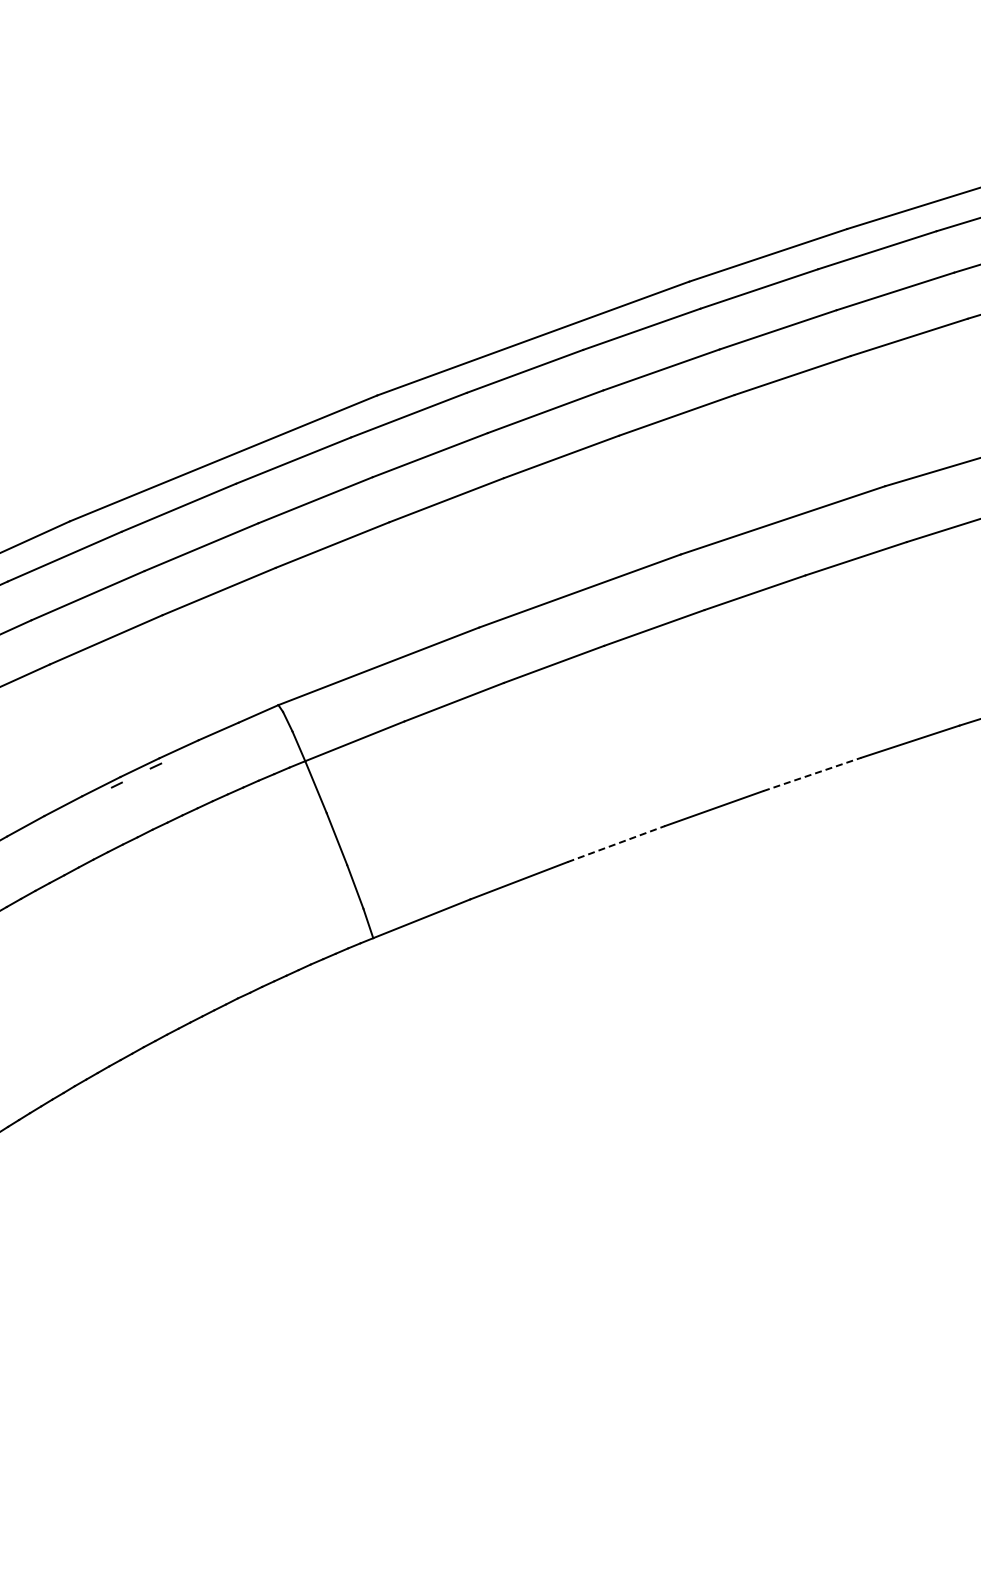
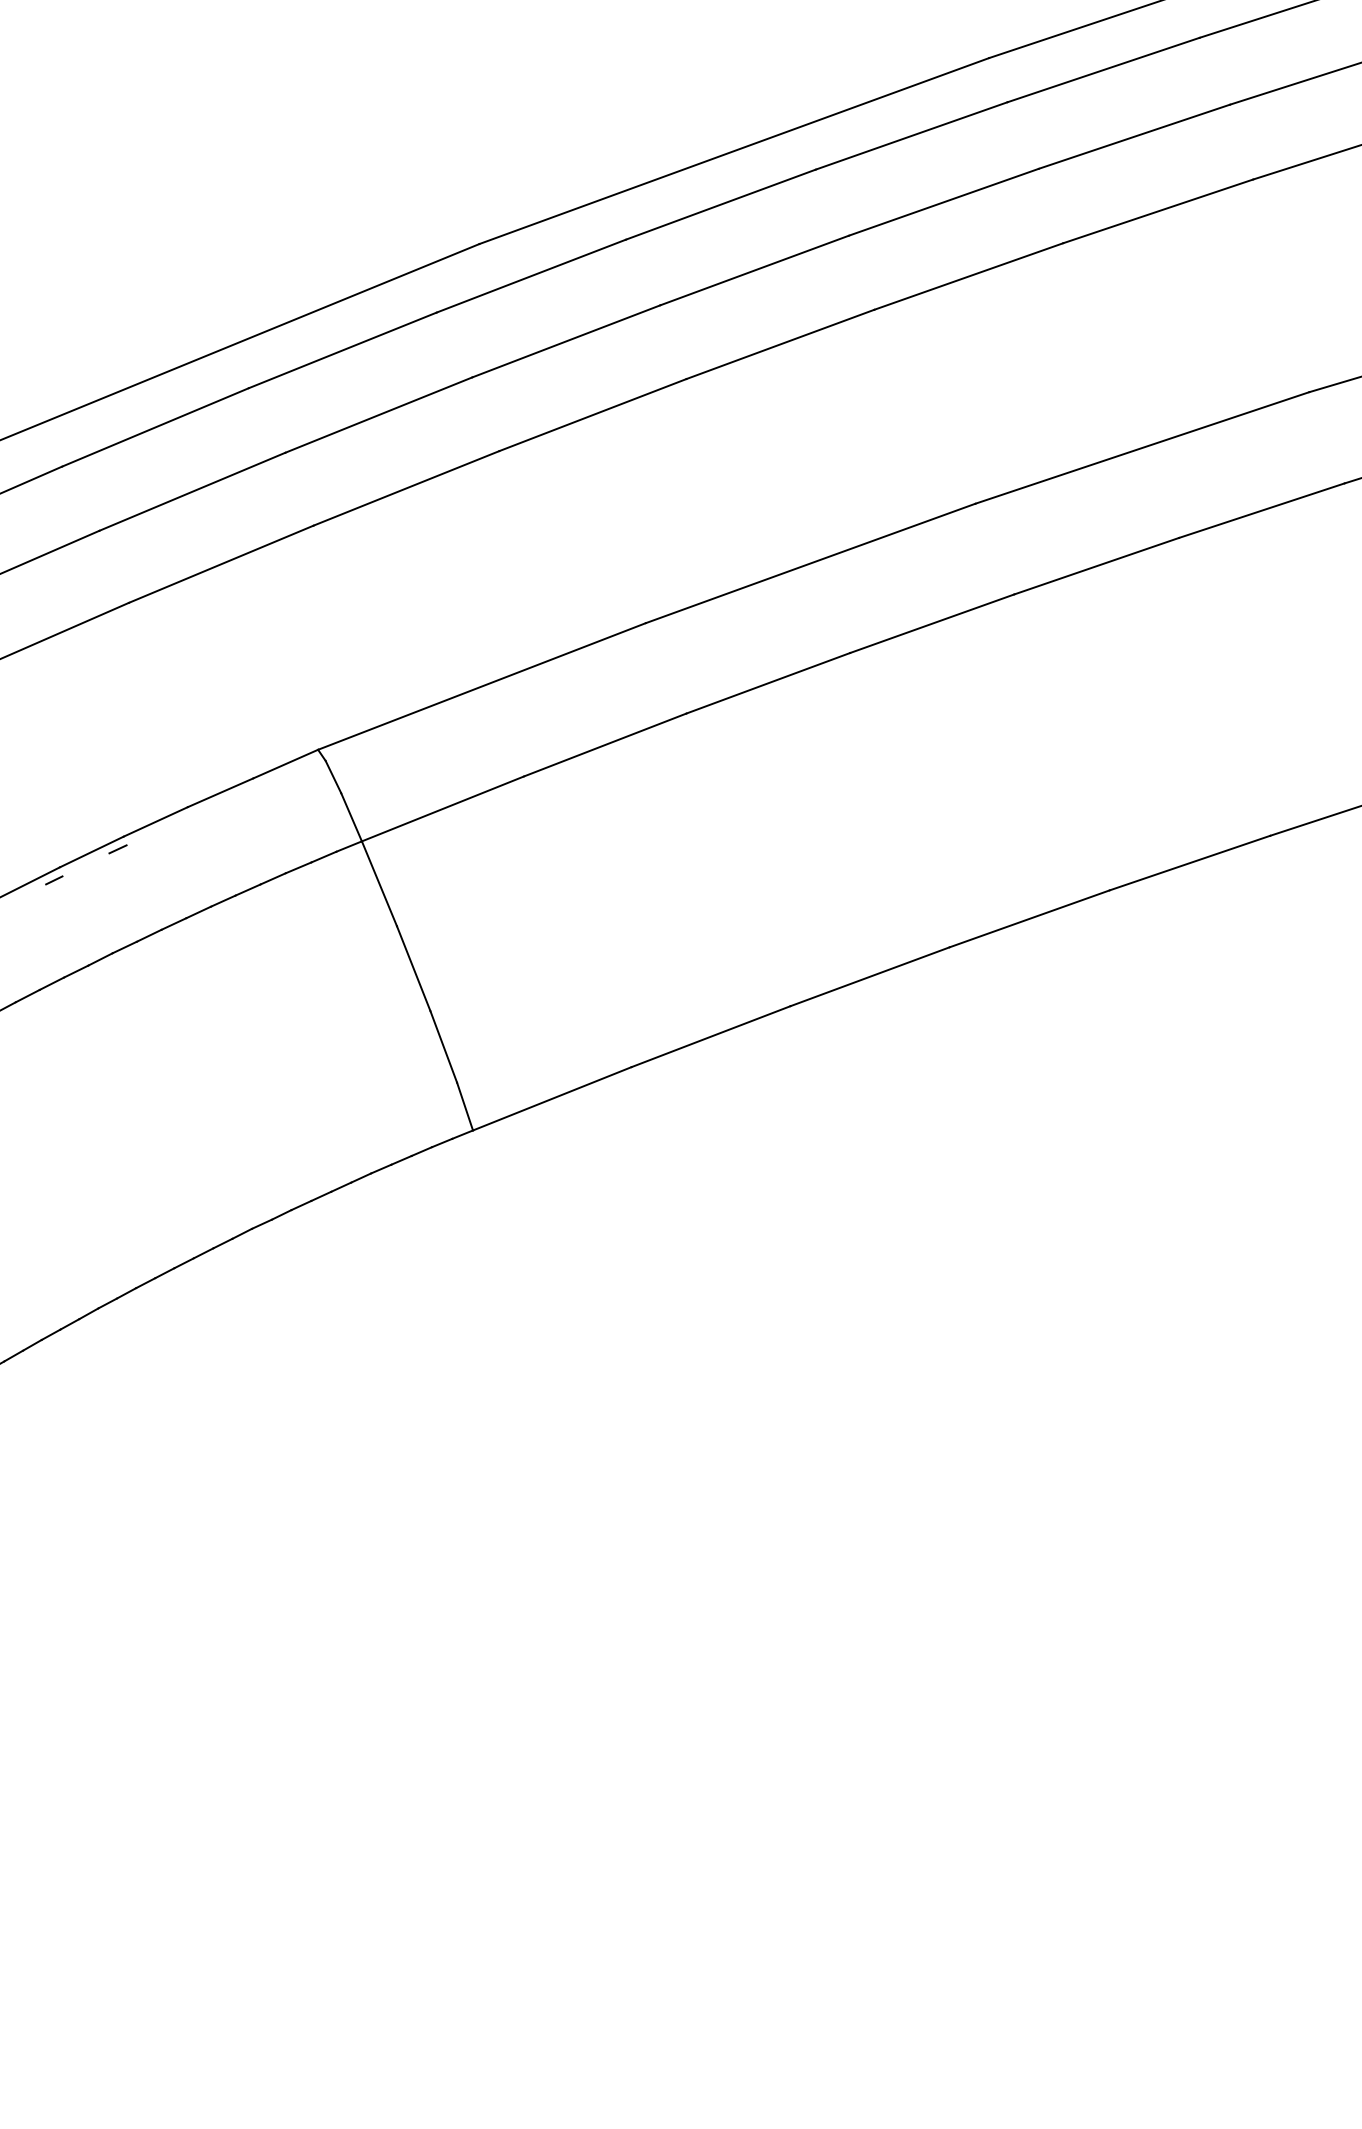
line: (812, 774) -> (1190, 863), dashed -> solid
line: (616, 844) -> (870, 977), dashed -> solid

